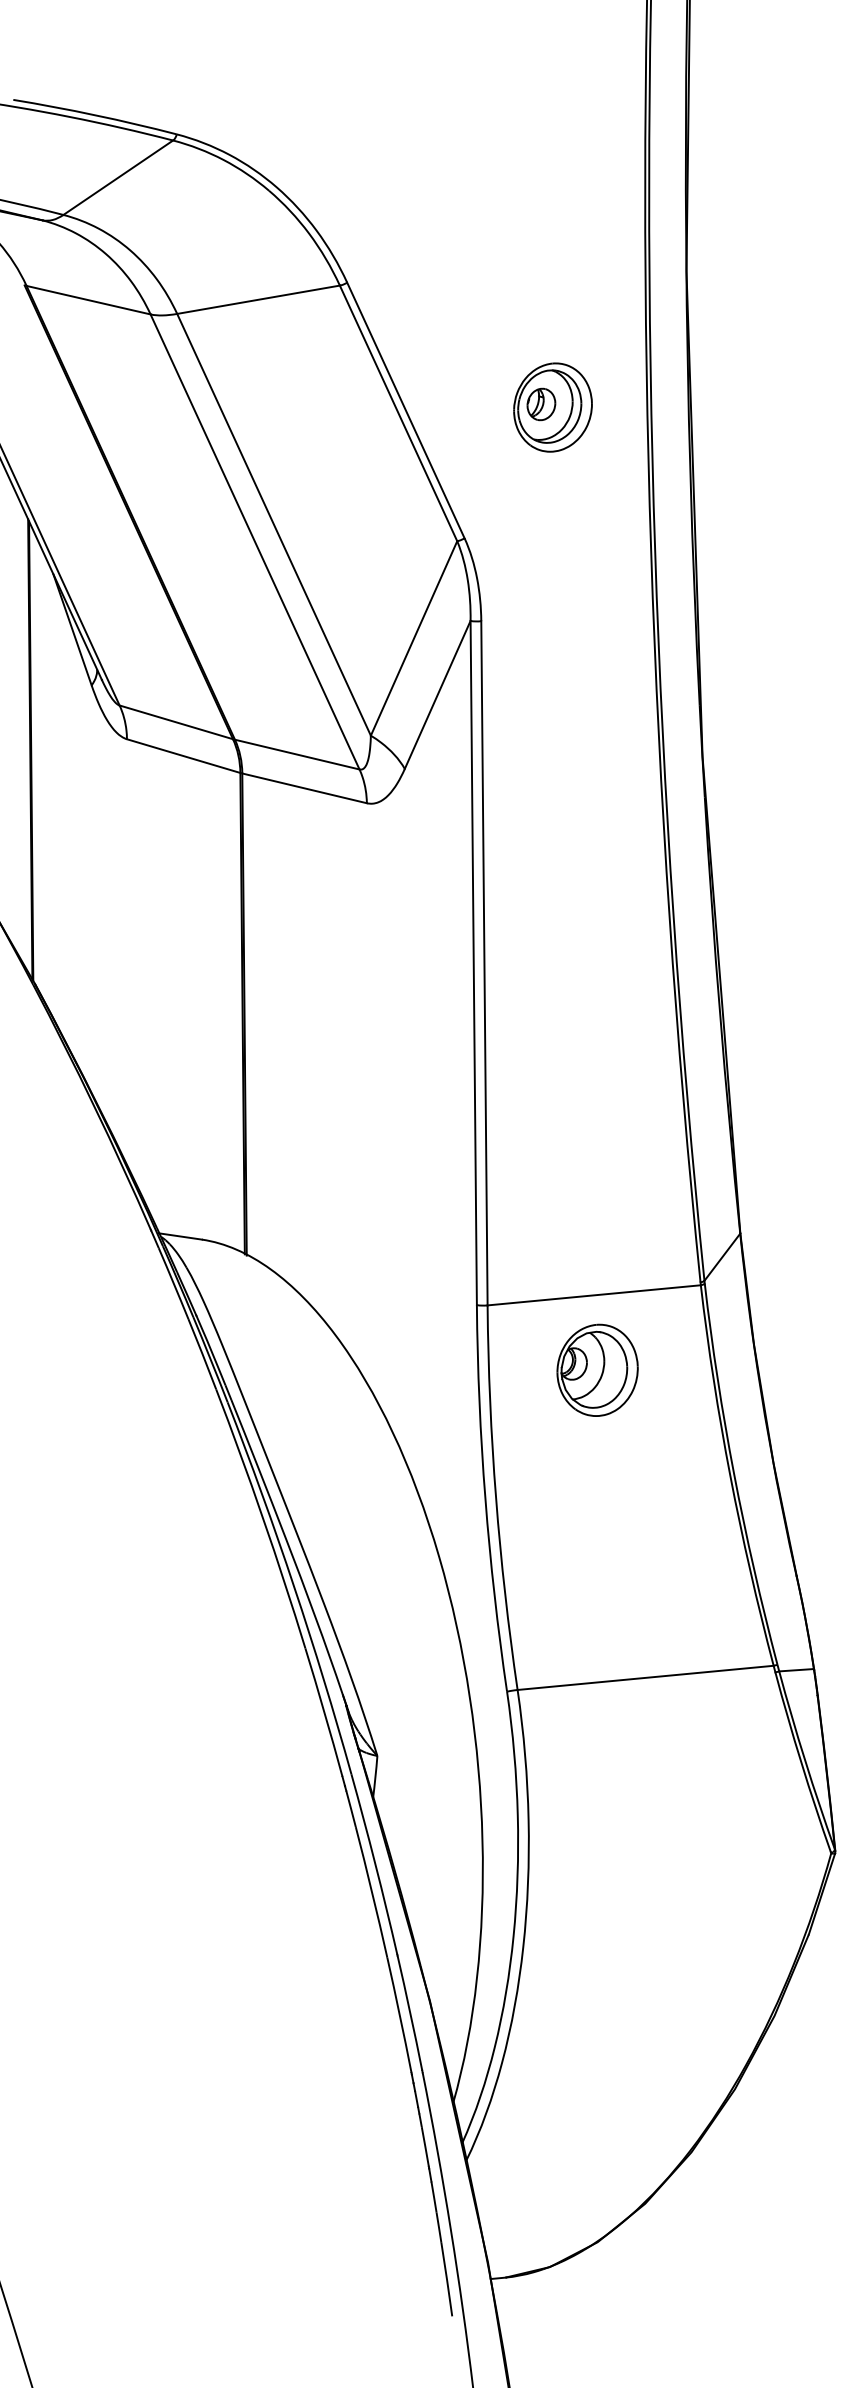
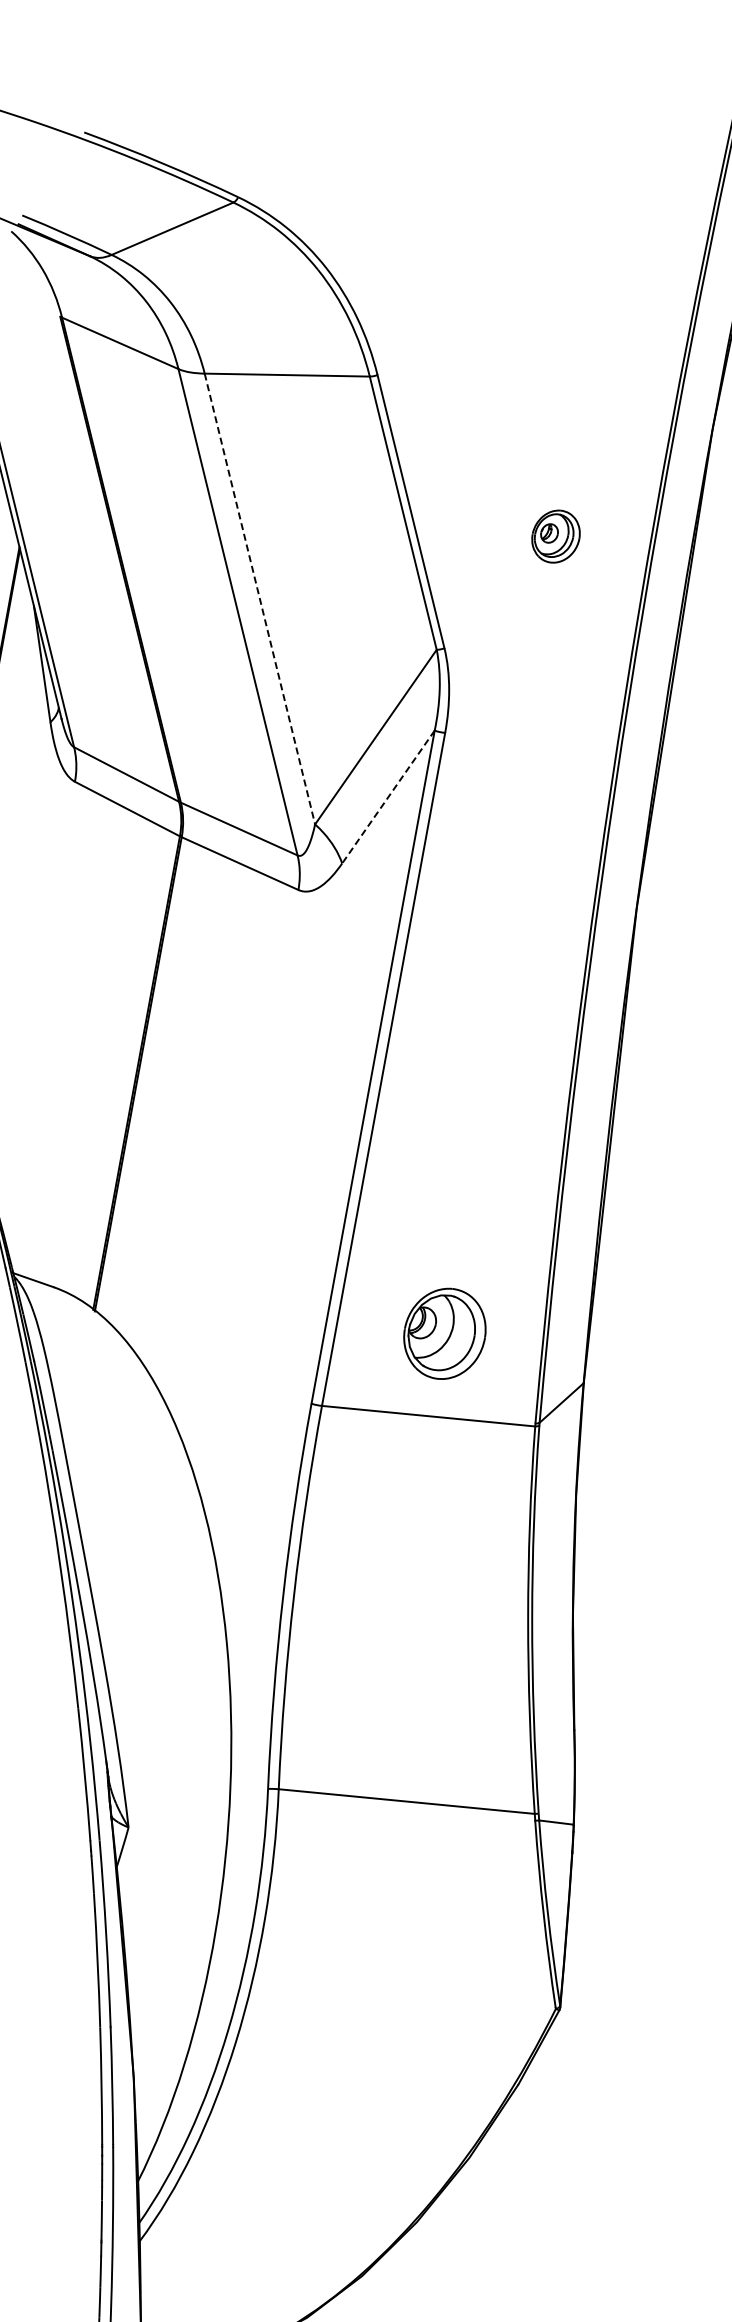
part: (552, 407) -> (555, 536), size x0.6
line: (274, 525) -> (260, 599), solid -> dashed
line: (437, 694) -> (388, 796), solid -> dashed
part: (597, 1369) -> (444, 1332), moved

